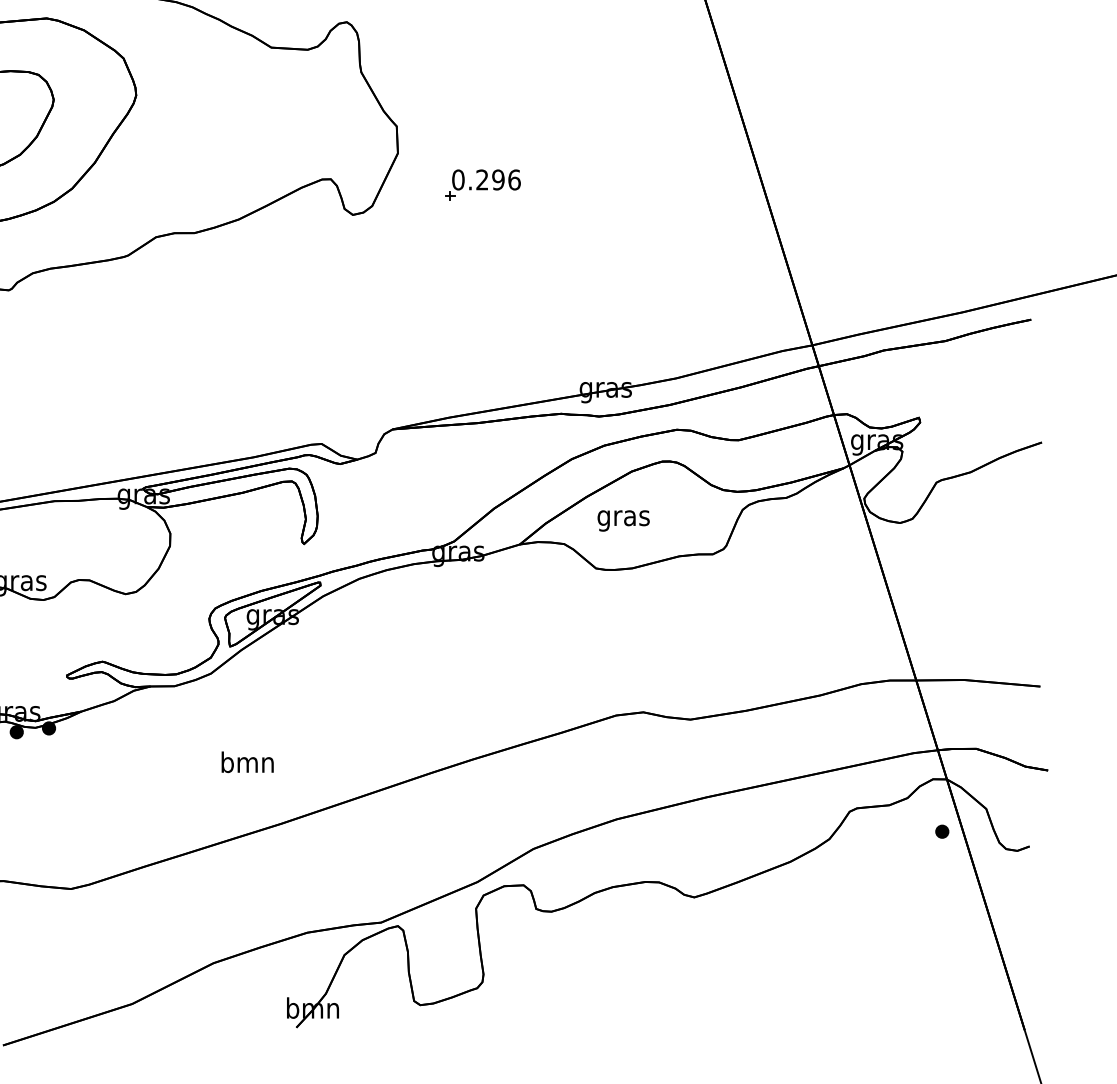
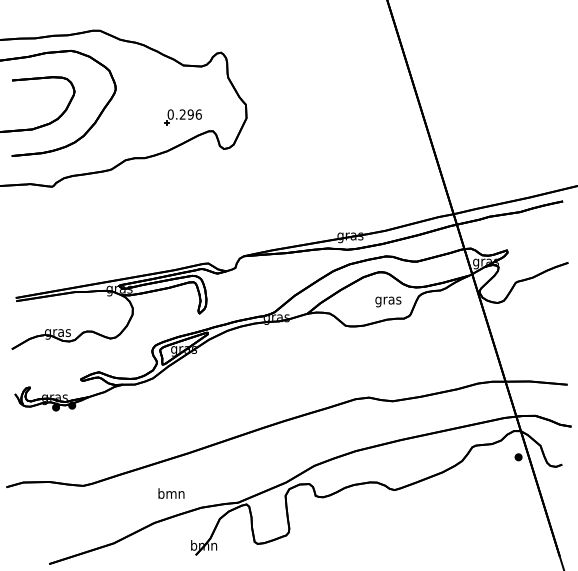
part: (481, 185) -> (182, 117), moved
text: (623, 519) -> (388, 301), moved
text: (247, 762) -> (171, 493), moved

